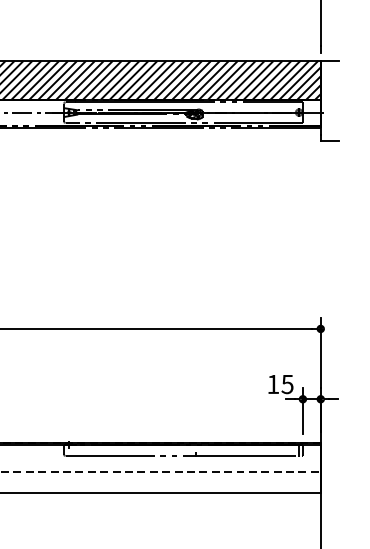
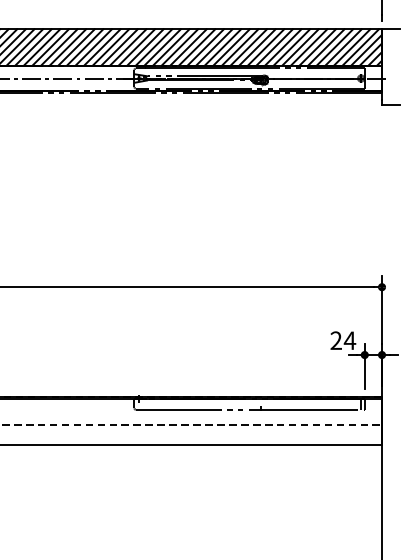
text: (280, 384) -> (343, 340), 15 -> 24

